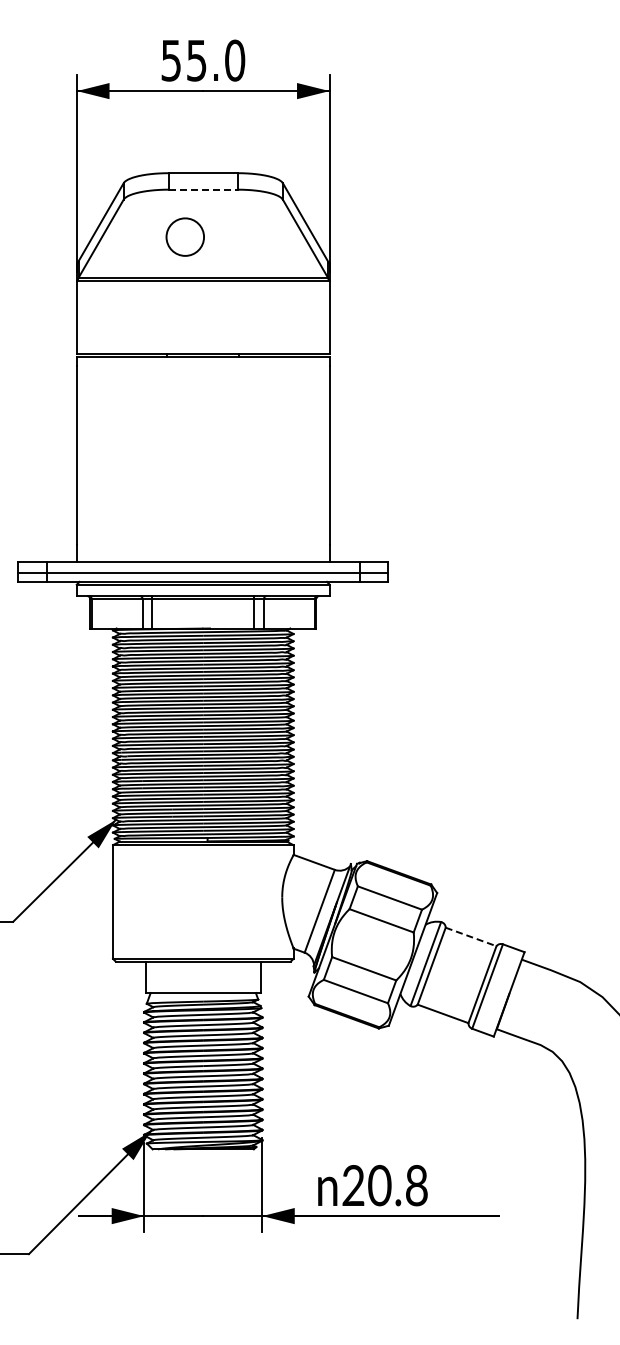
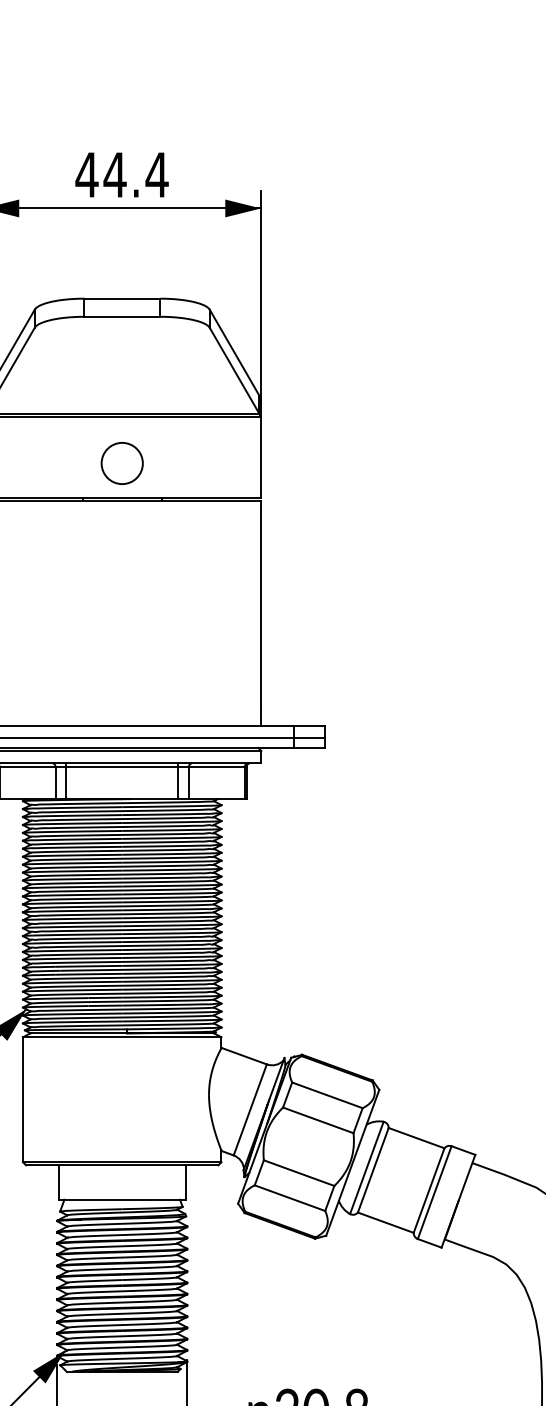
text: (202, 60) -> (121, 174), 55.0 -> 44.4
line: (203, 189) -> (122, 316), dashed -> solid
circle: (184, 236) -> (121, 462), moved
line: (471, 937) -> (417, 1138), dashed -> solid

